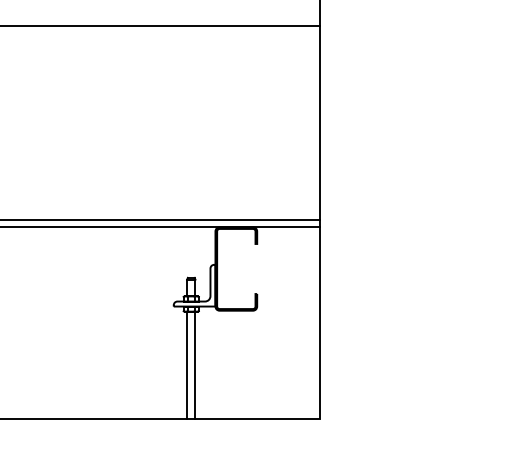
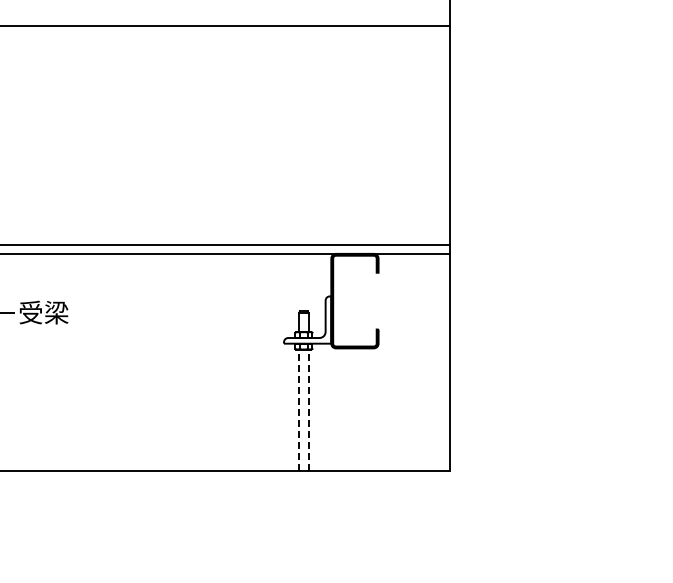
line: (187, 365) -> (299, 410), solid -> dashed
line: (195, 365) -> (308, 410), solid -> dashed

